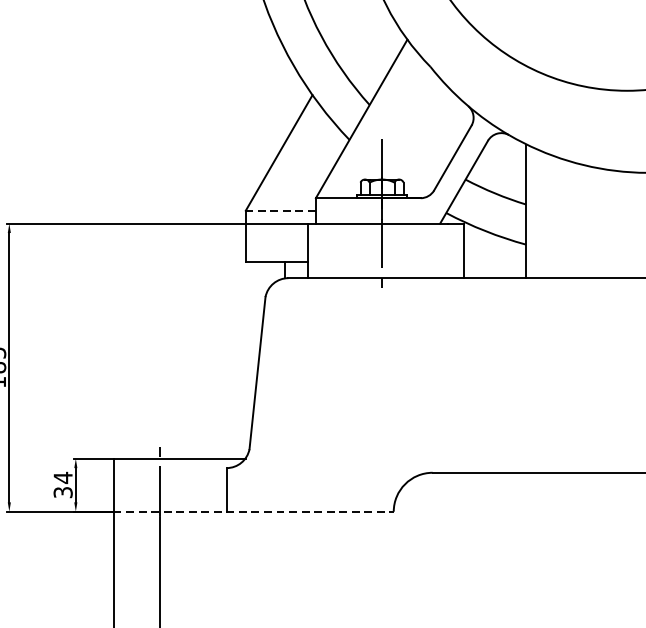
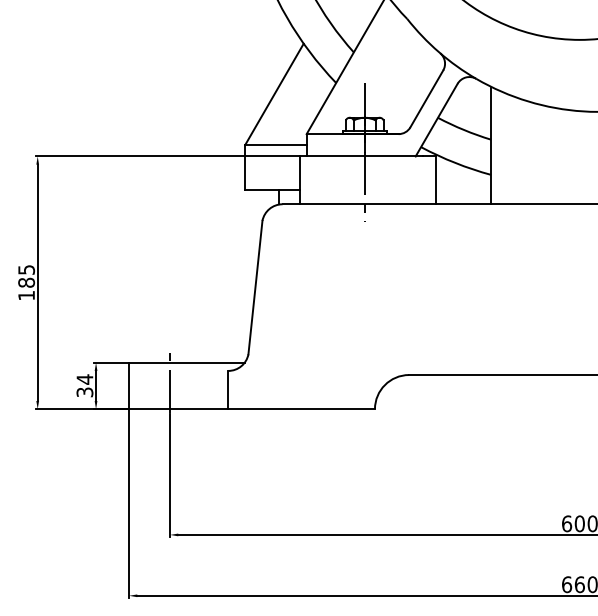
line: (280, 211) -> (275, 145), dashed -> solid
line: (254, 512) -> (252, 409), dashed -> solid

